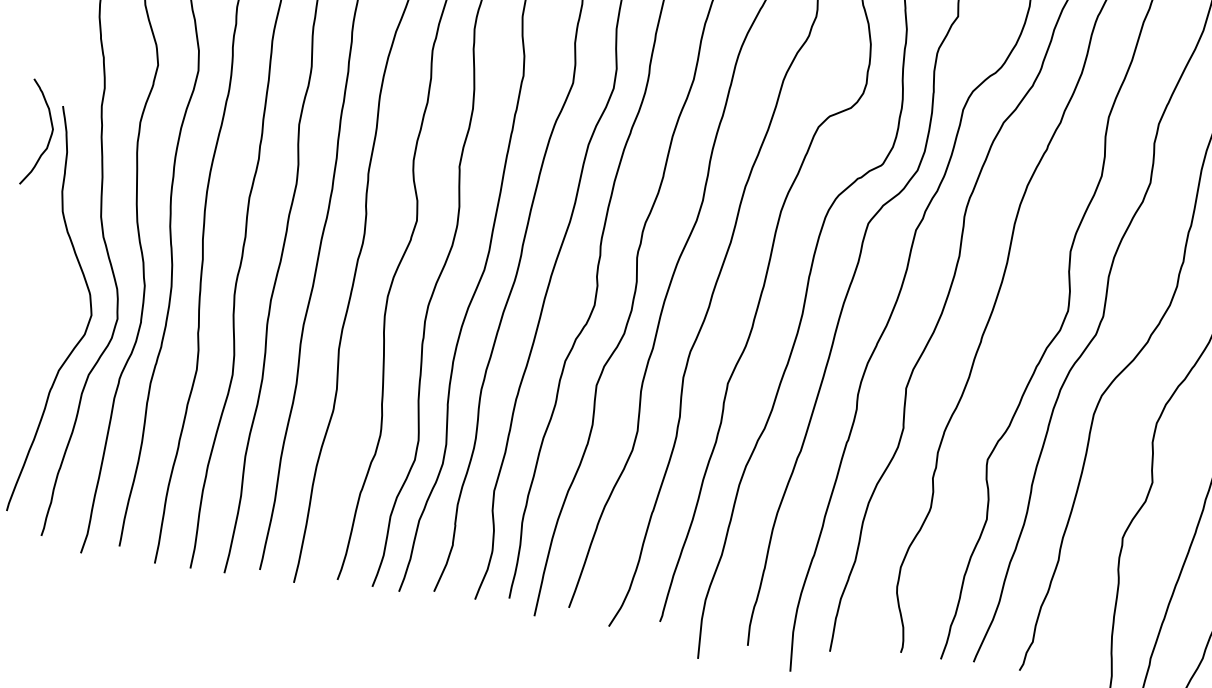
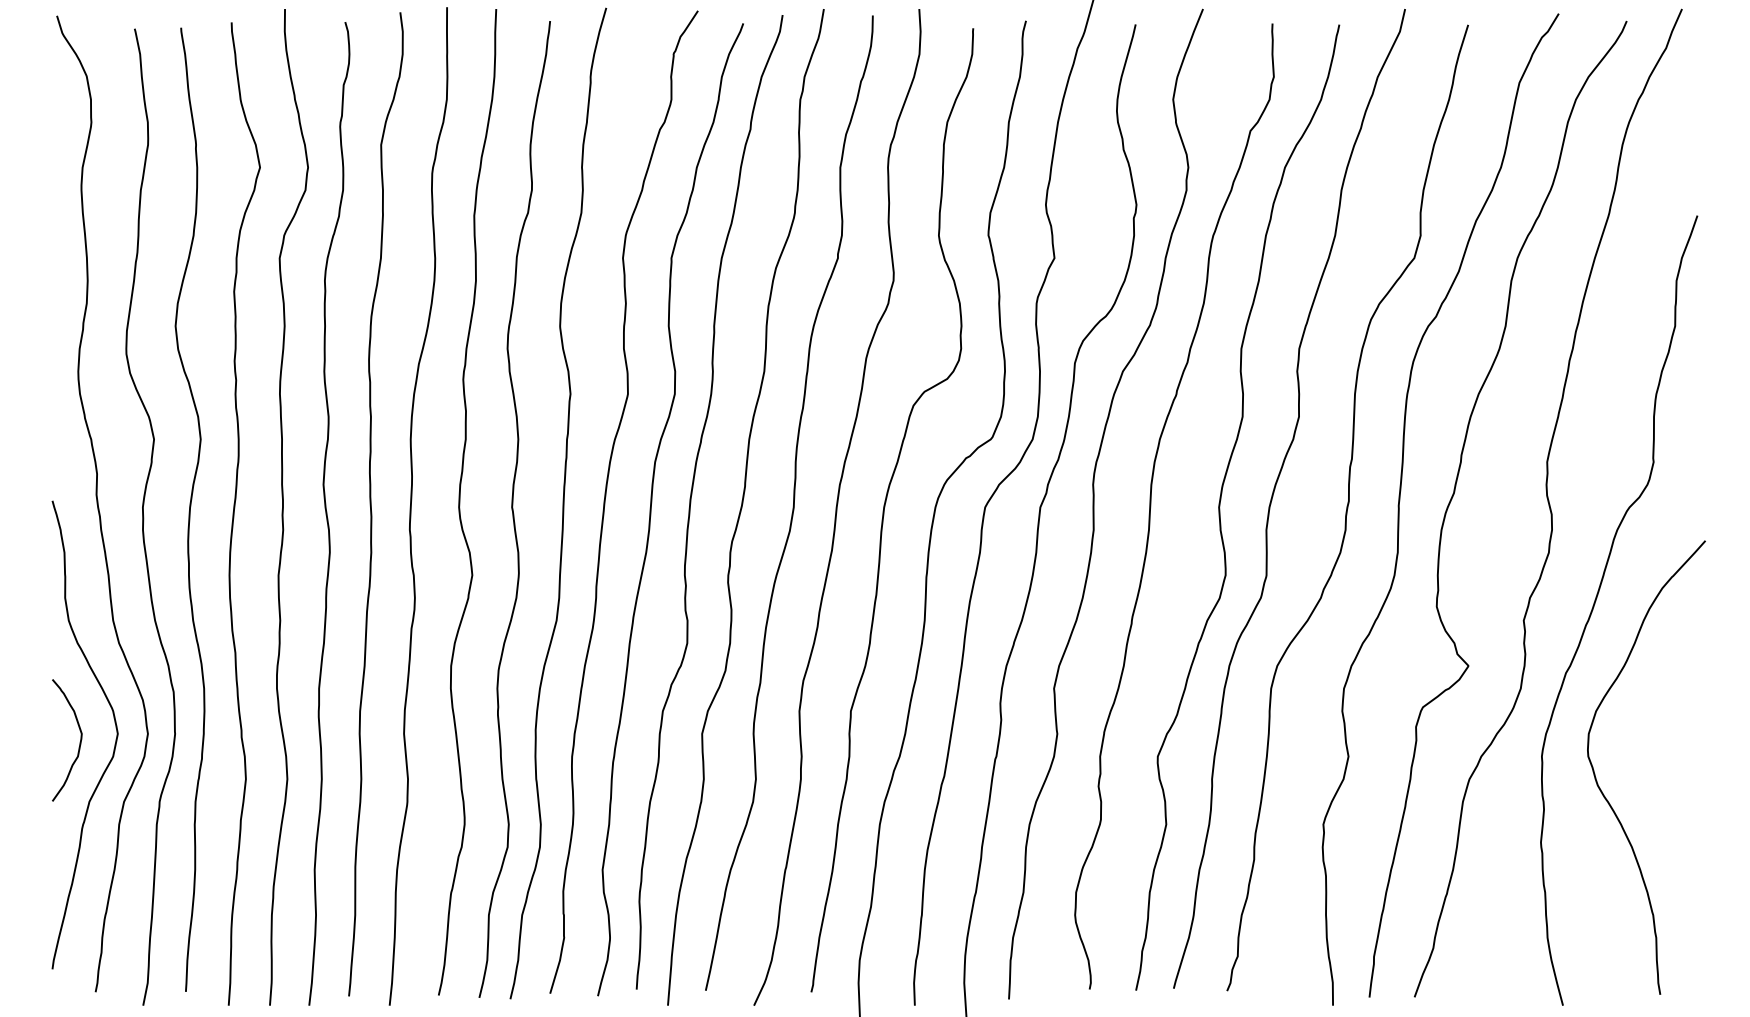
curve: (49, 136) -> (79, 742), moved

